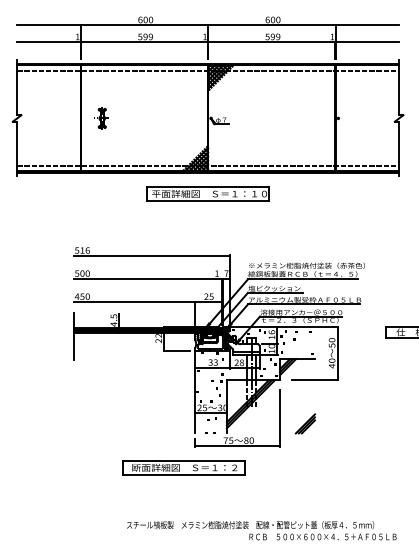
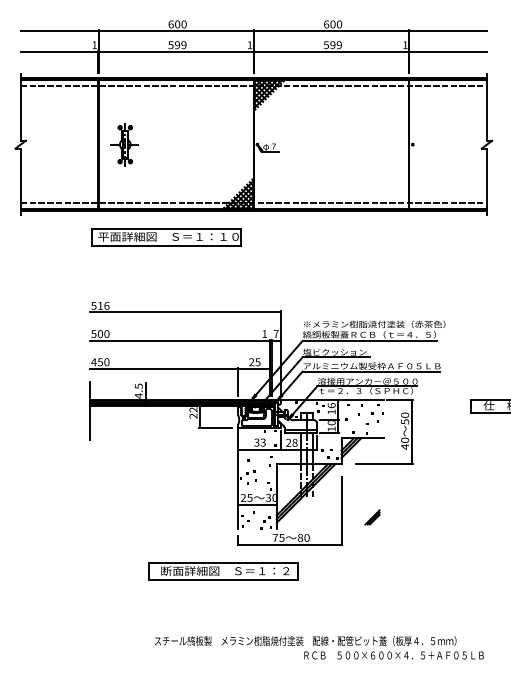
part: (101, 118) -> (123, 144), size x1.6
part: (207, 194) -> (166, 237), moved
part: (305, 423) -> (372, 517), size x0.6

